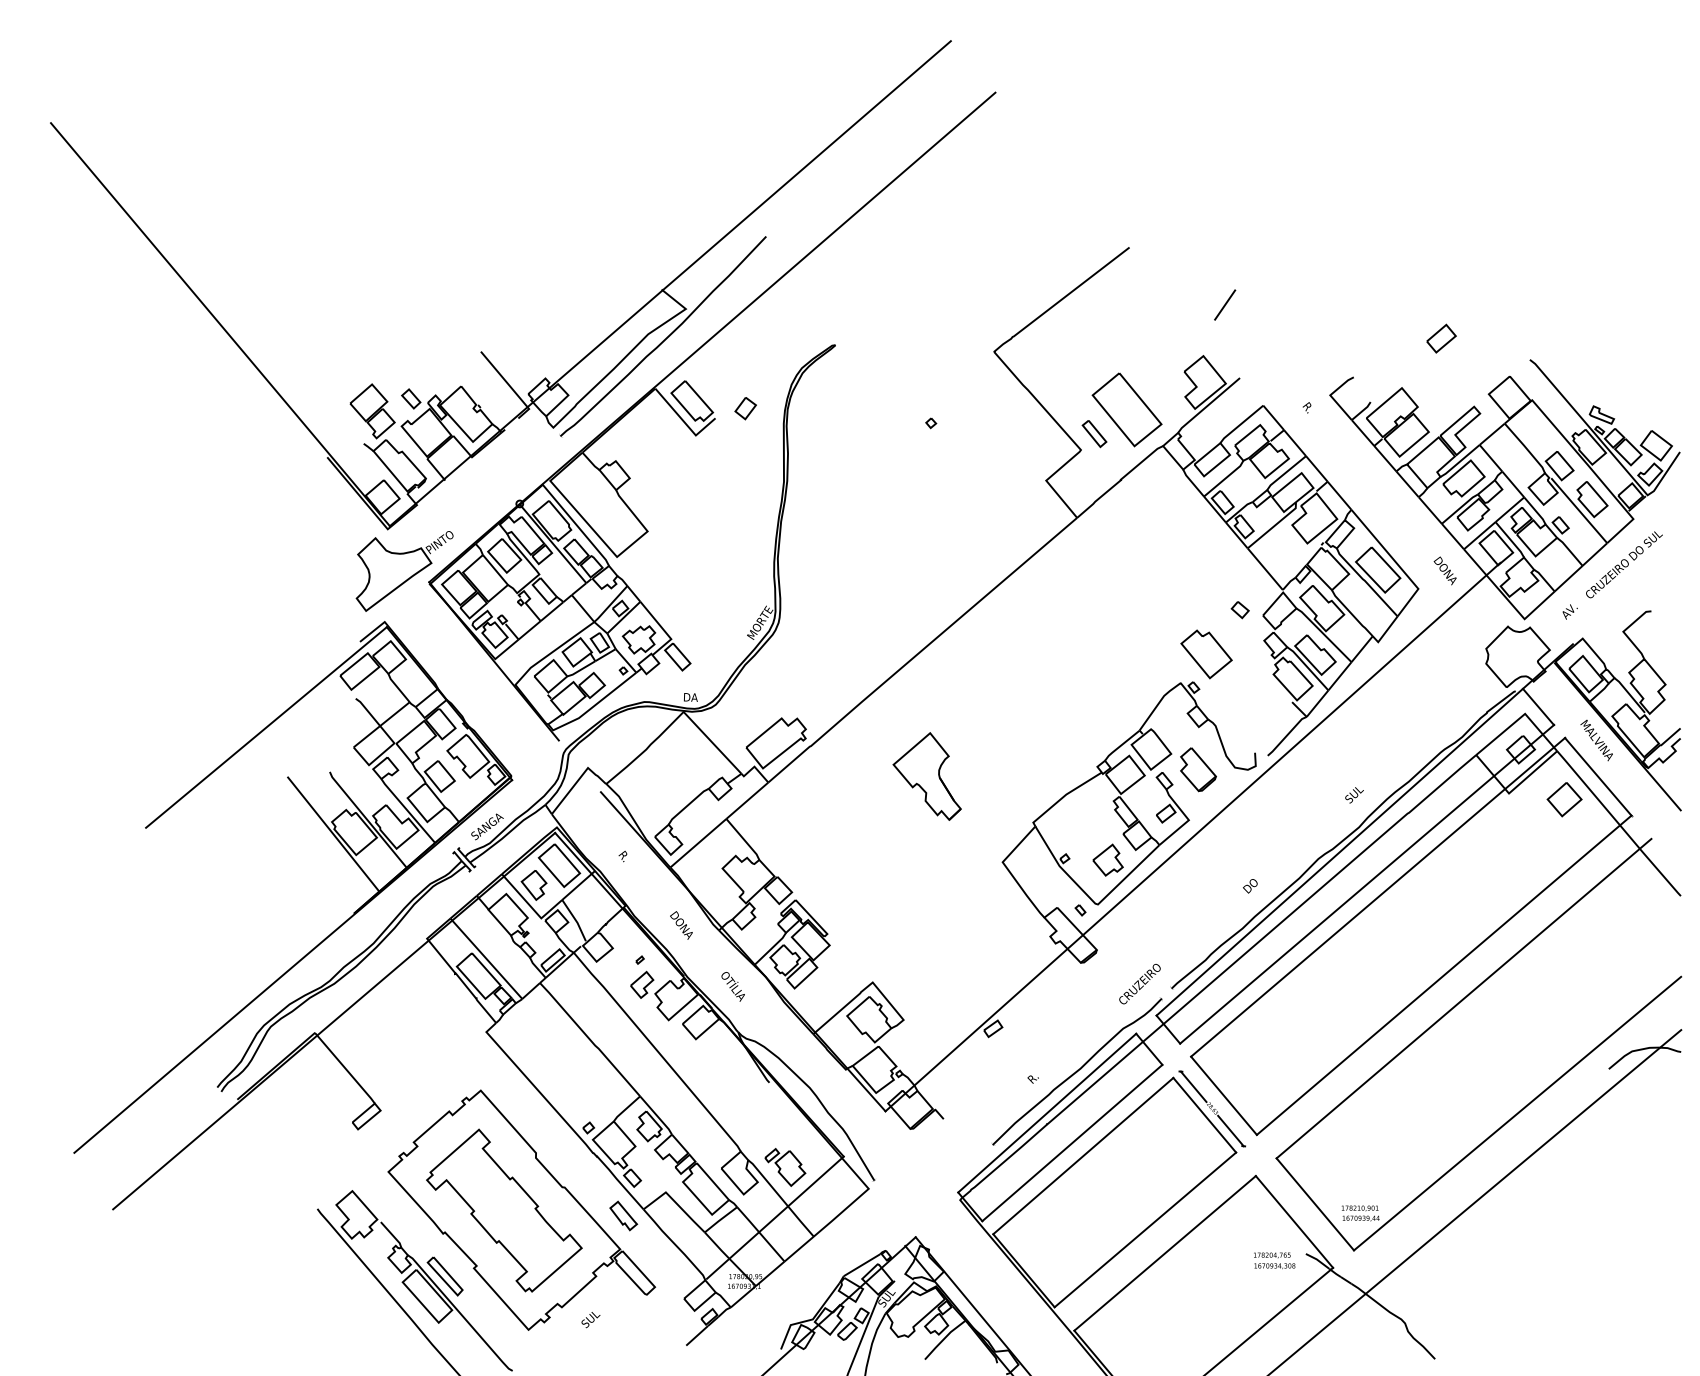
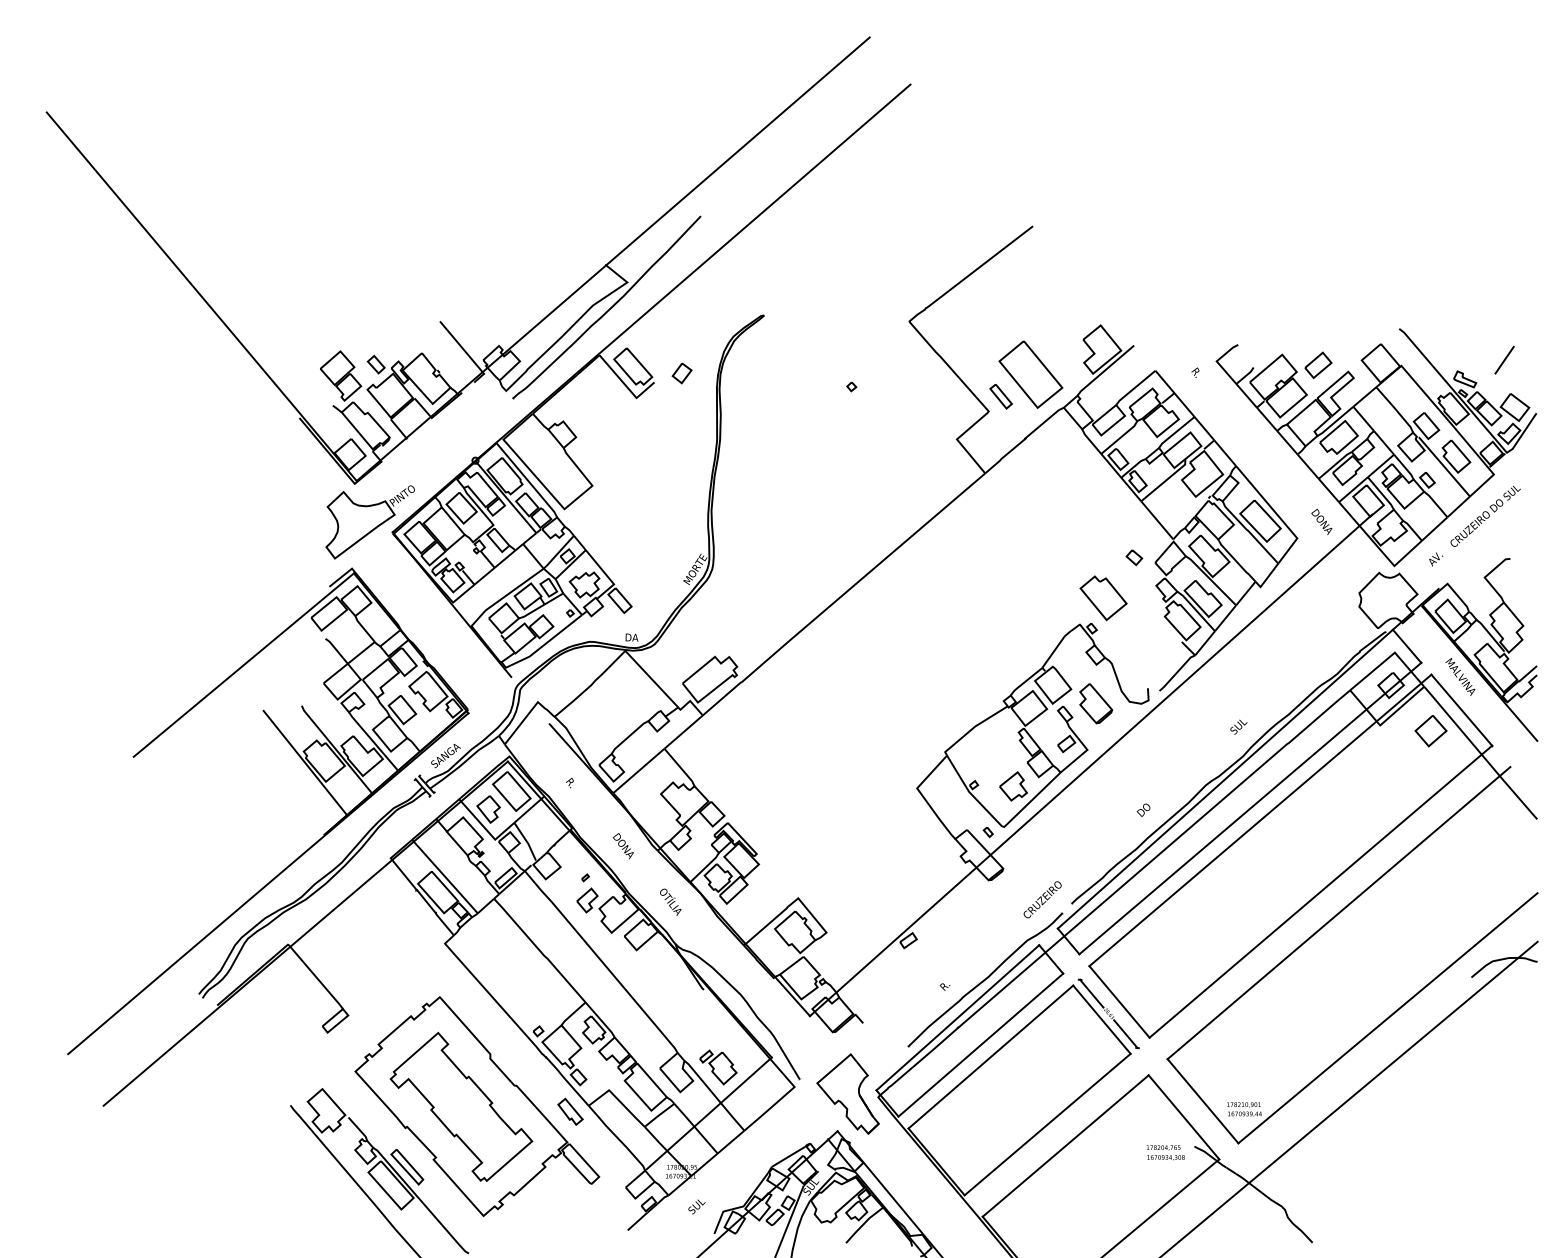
line: (1225, 304) -> (1504, 359), moved
part: (1441, 338) -> (1318, 365), moved
part: (926, 776) -> (847, 1094), moved
text: (590, 1320) -> (696, 1207), moved

